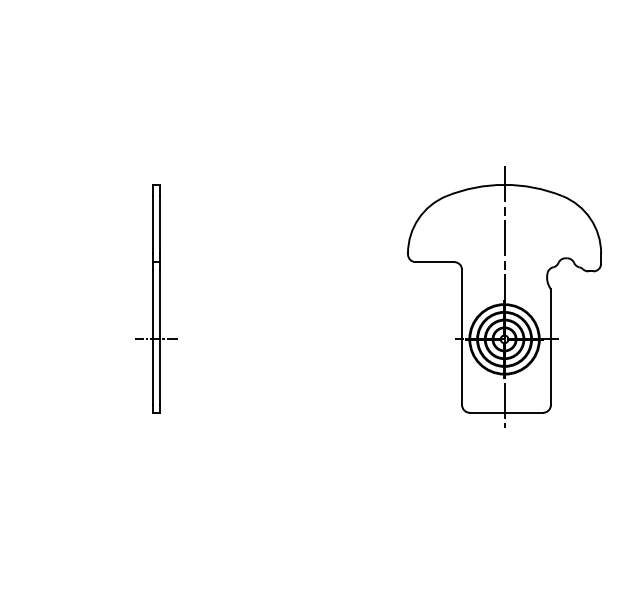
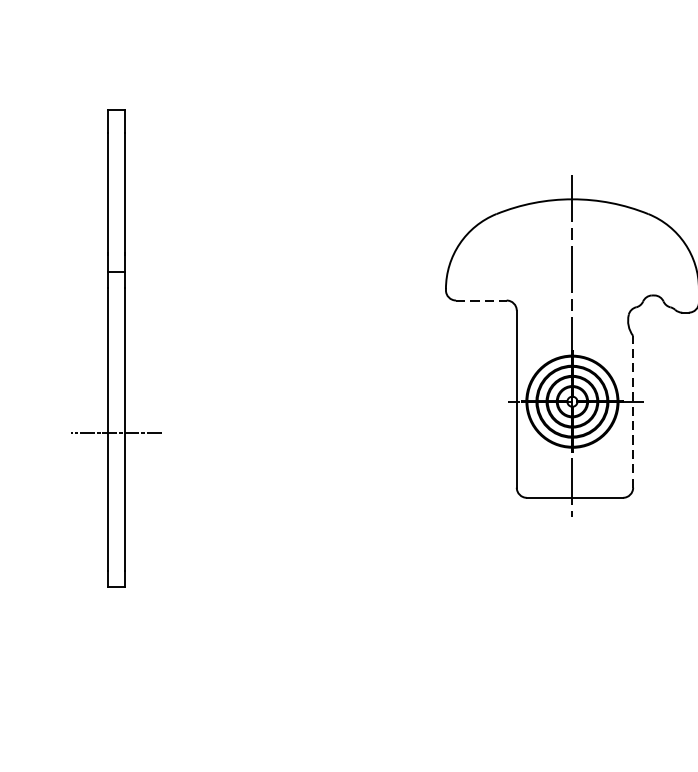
line: (435, 262) -> (481, 300), solid -> dashed
part: (156, 298) -> (116, 348), size x1.6
line: (550, 347) -> (632, 412), solid -> dashed

